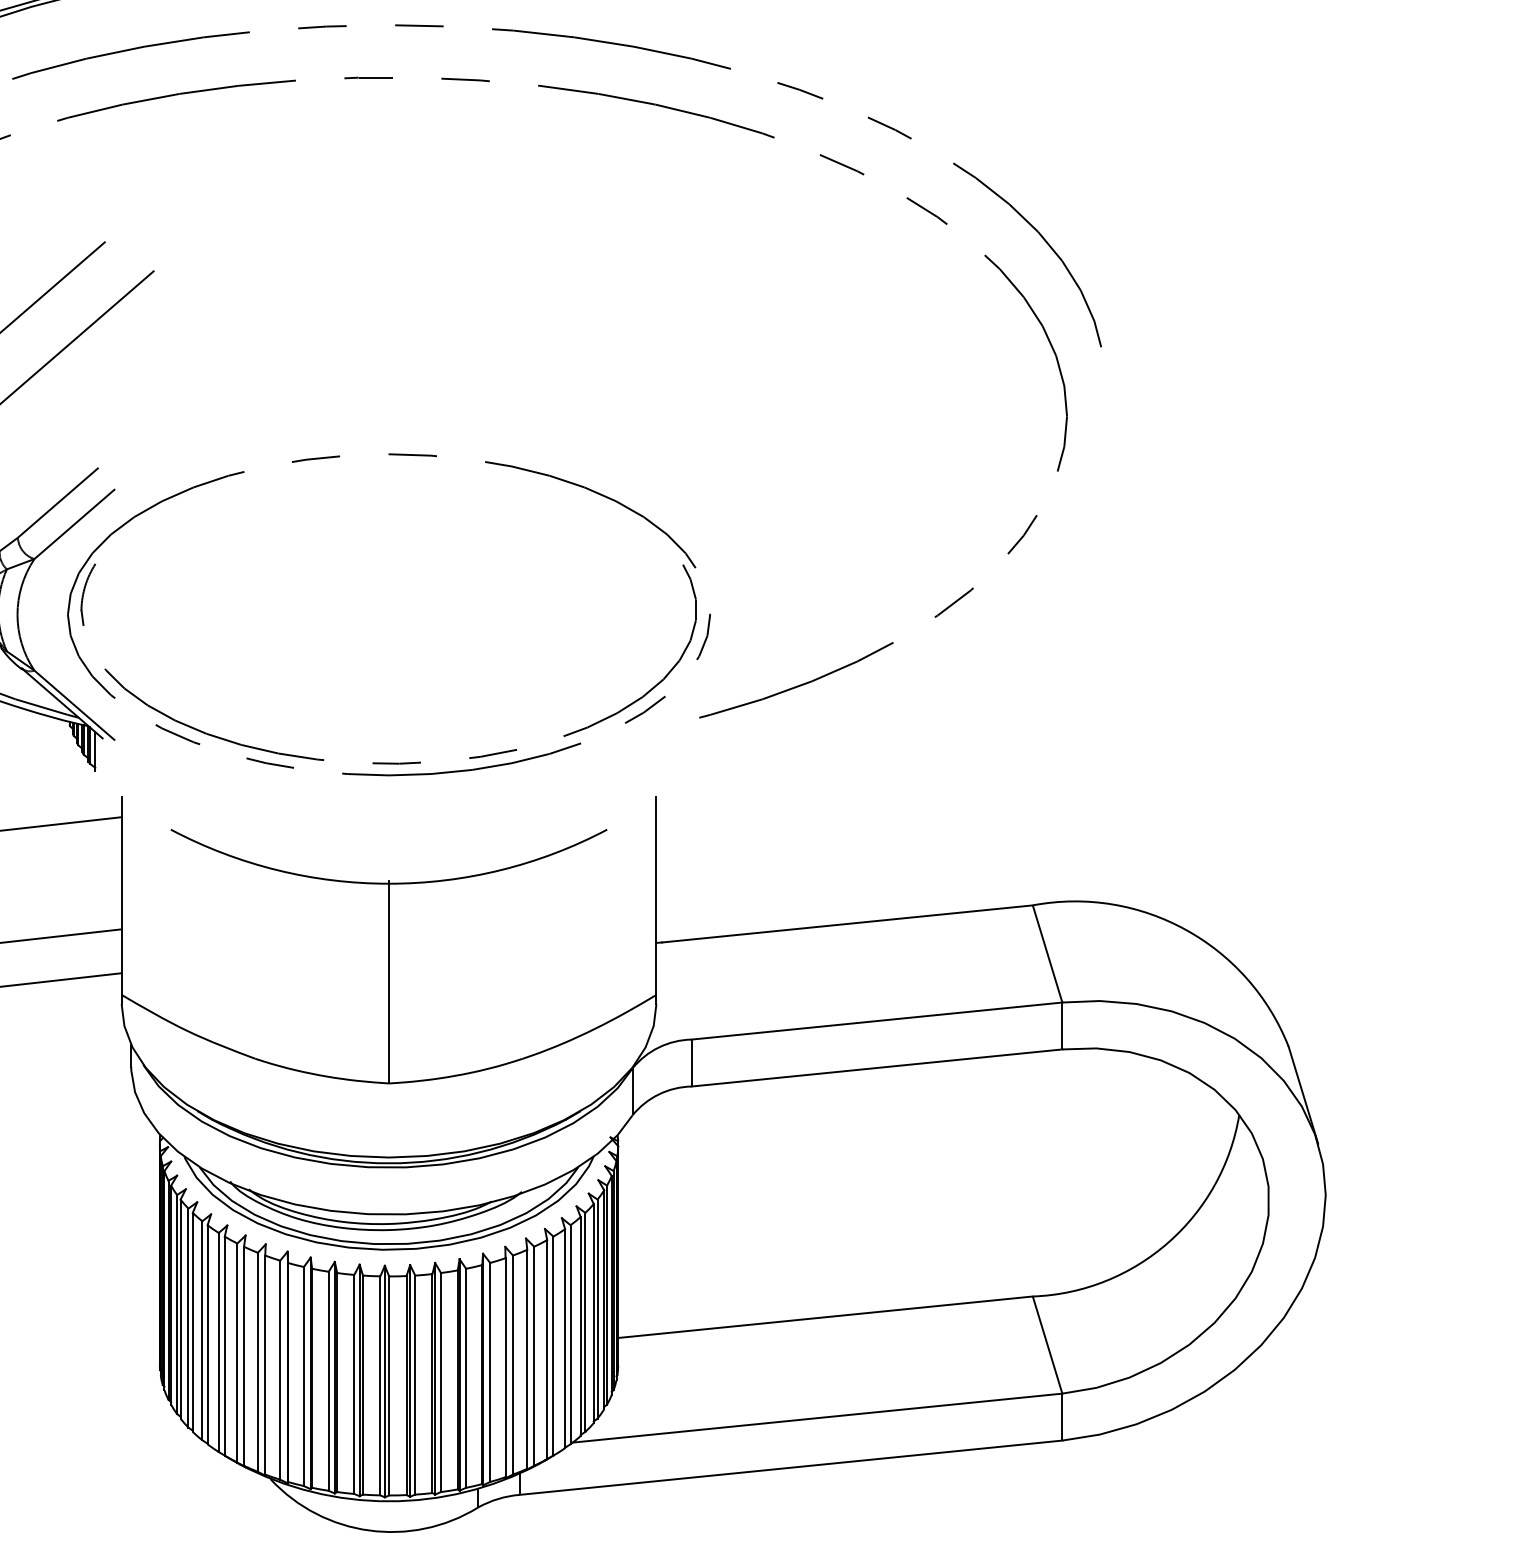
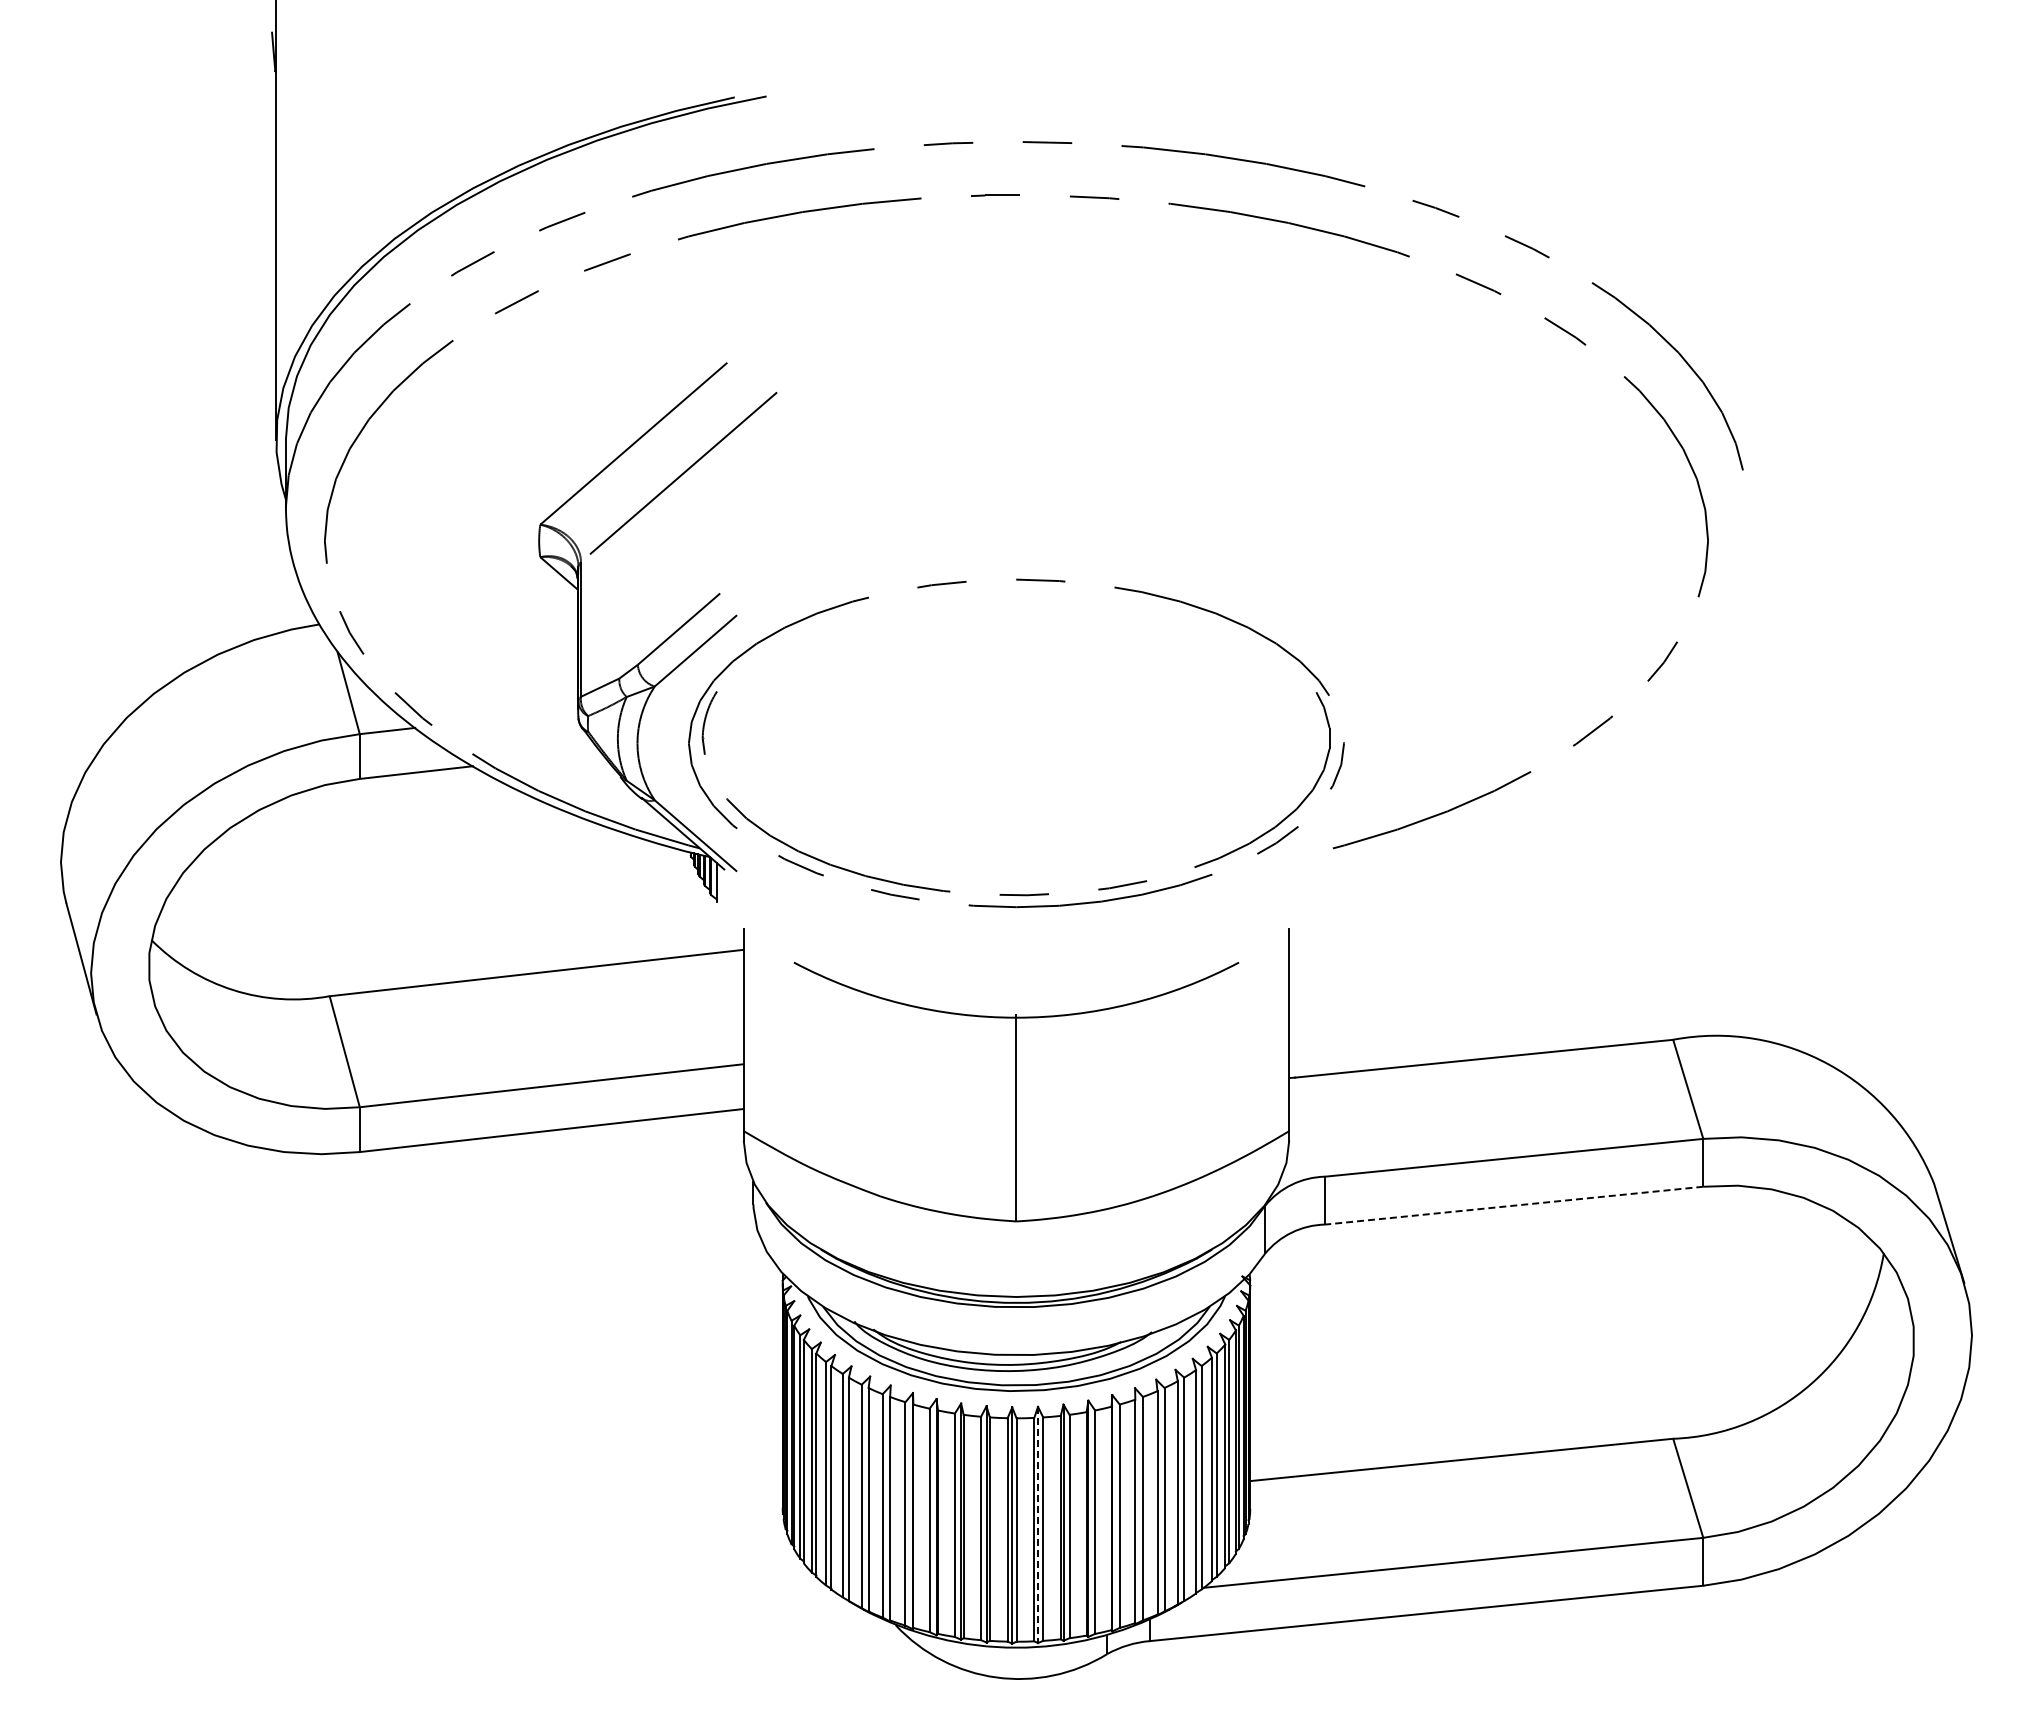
line: (876, 1067) -> (1513, 1205), solid -> dashed
line: (410, 1381) -> (1038, 1525), solid -> dashed

